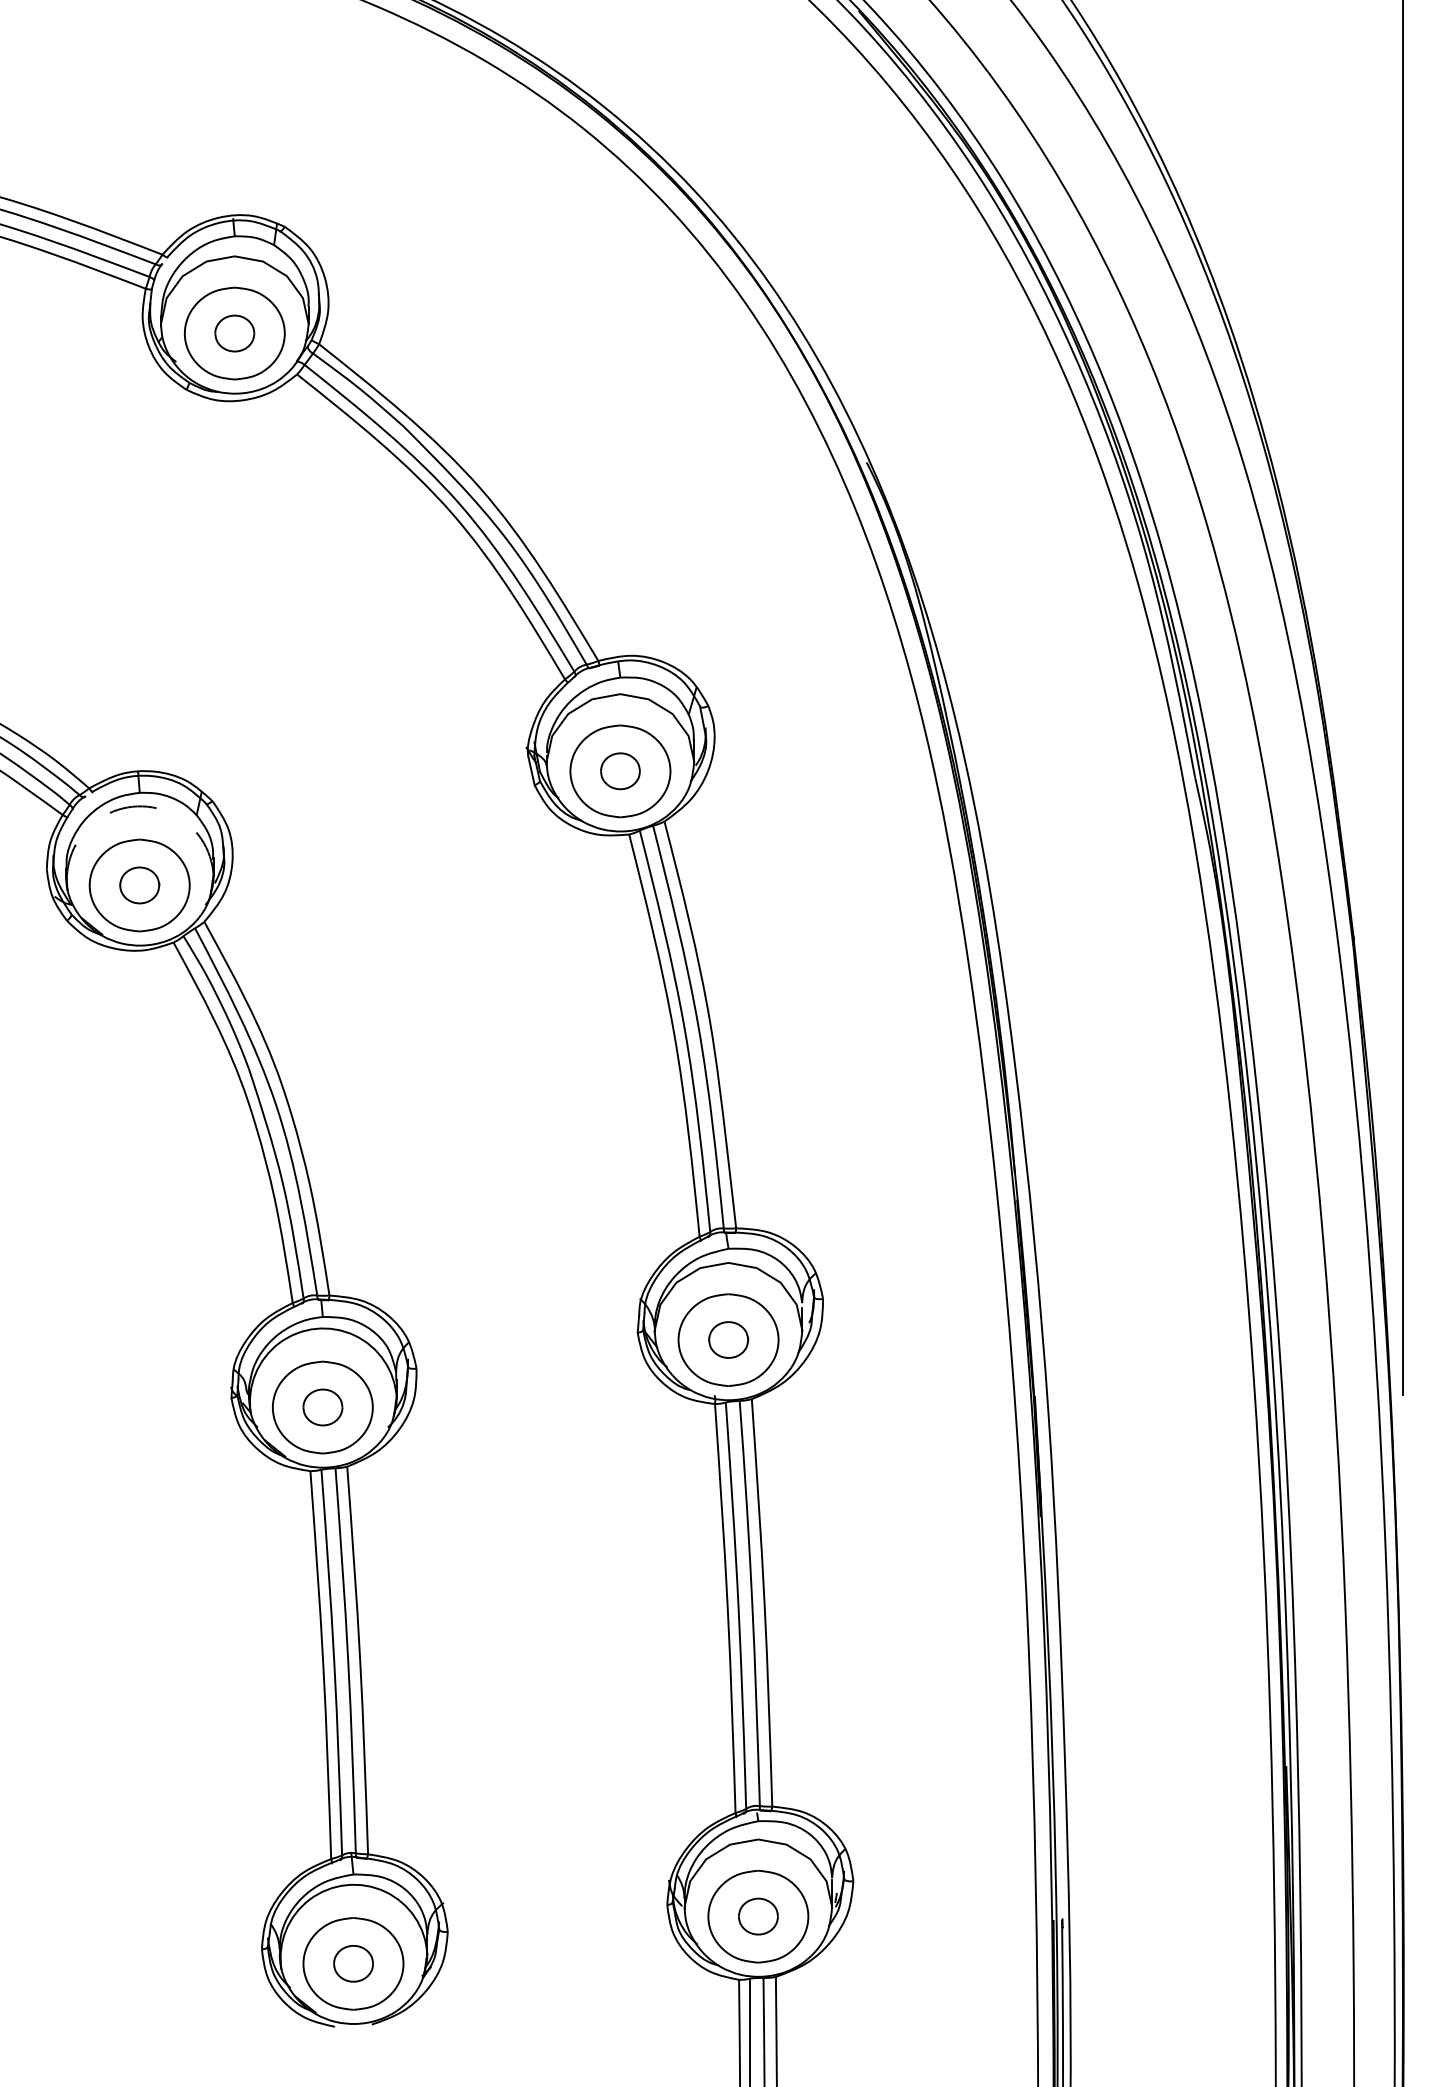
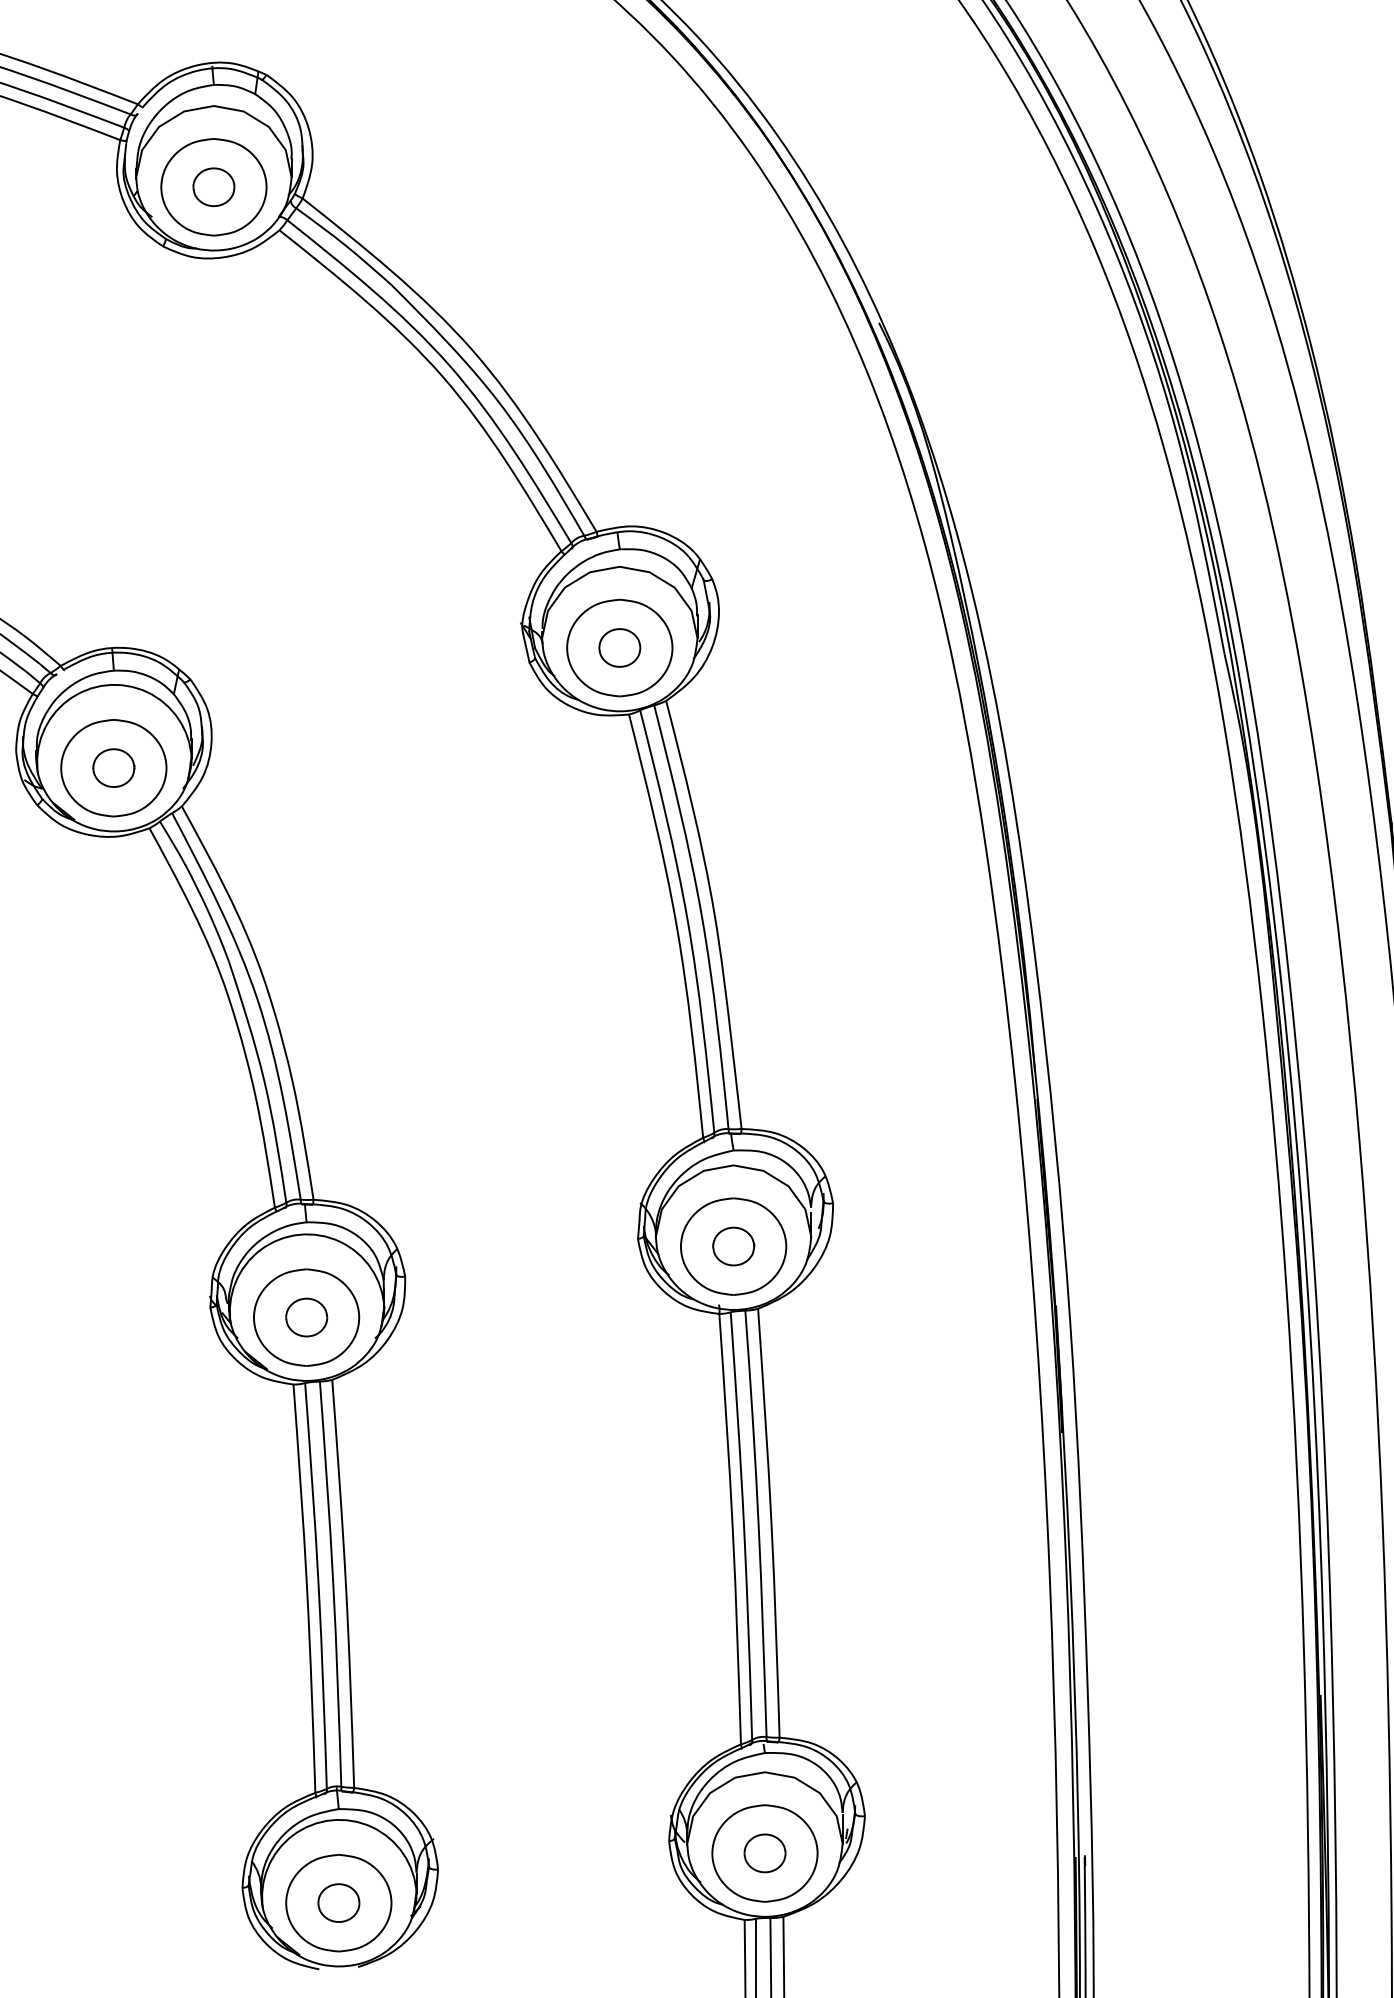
arc: (132, 806) -> (106, 685), dashed -> solid

